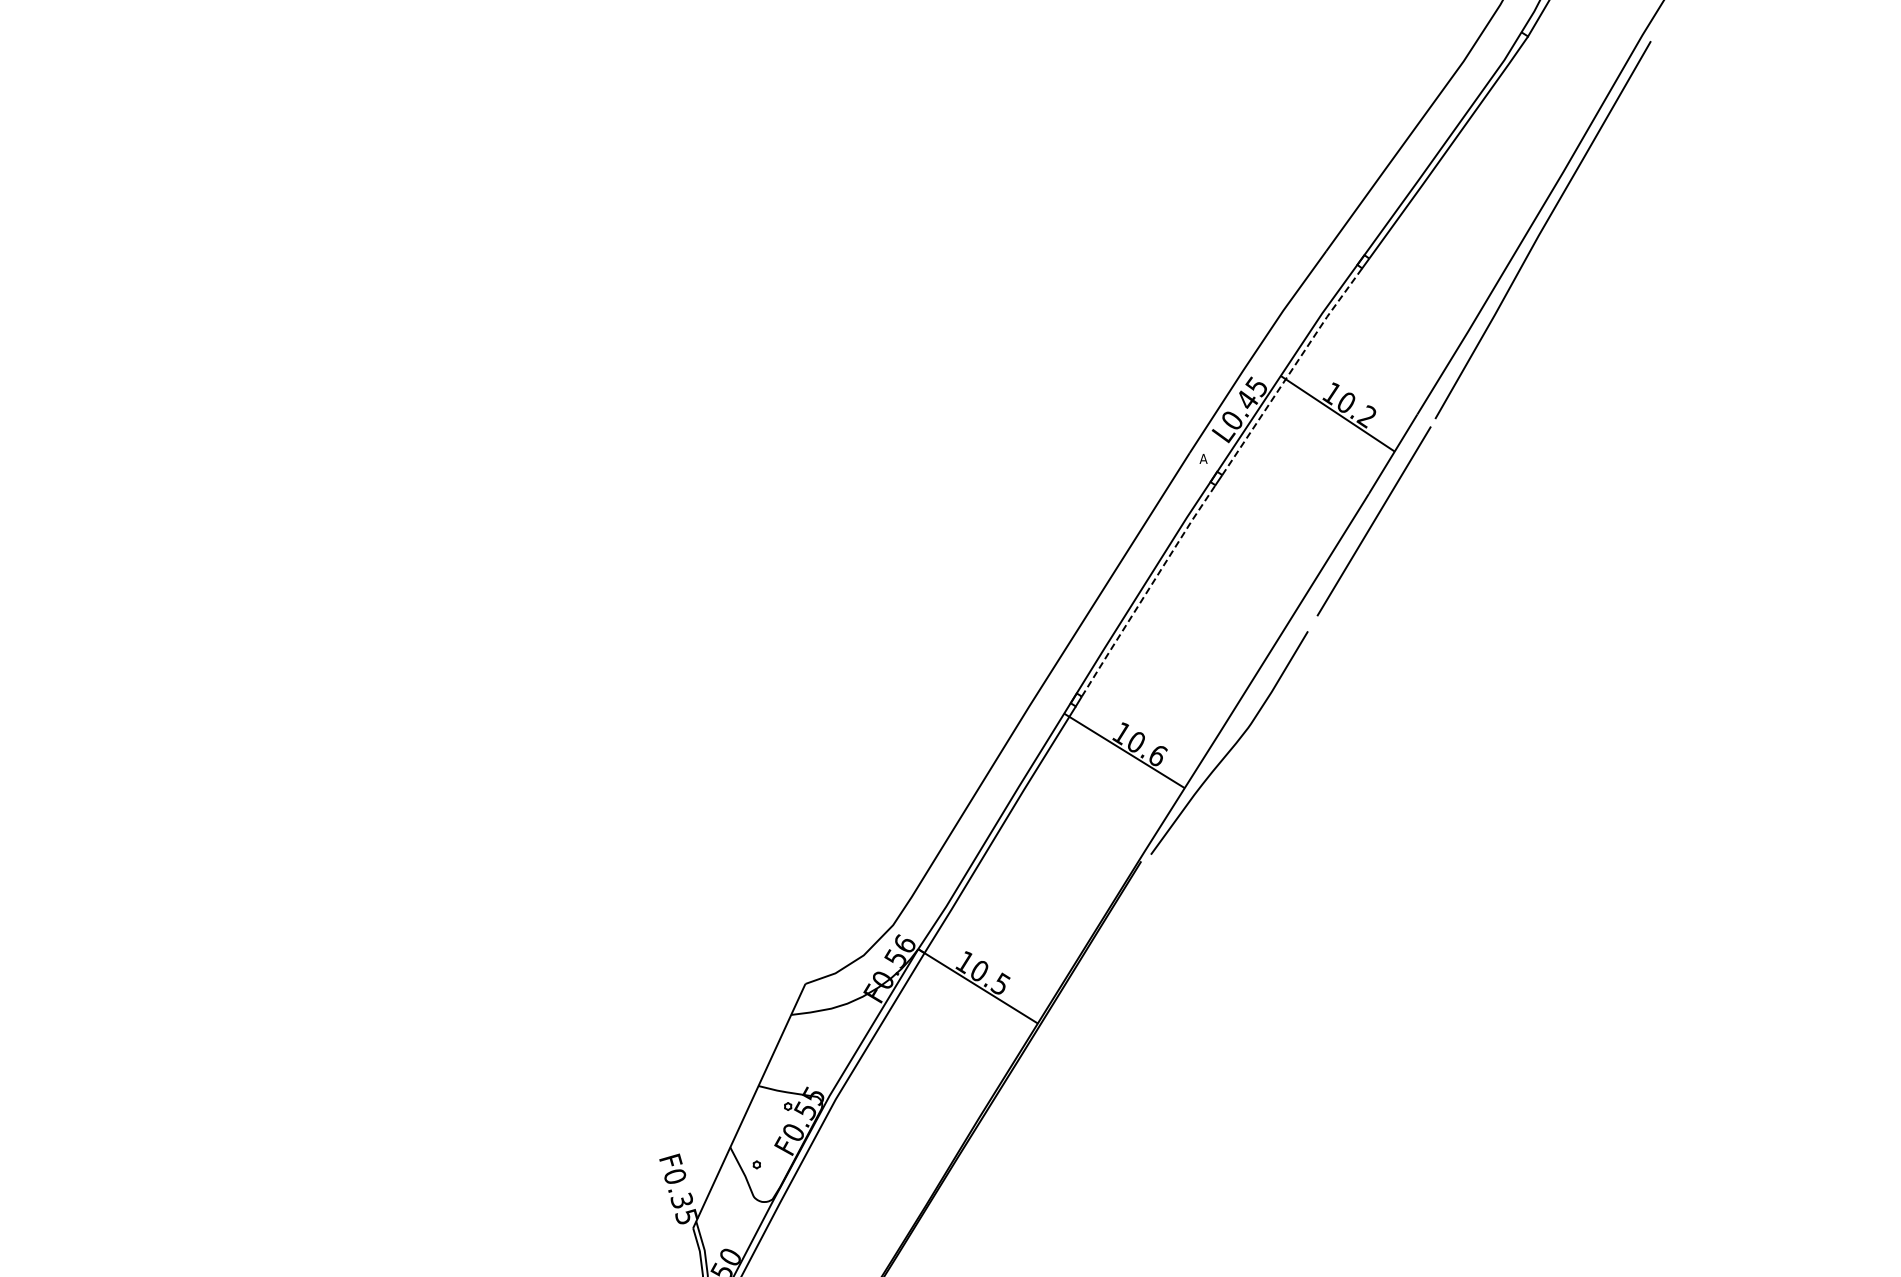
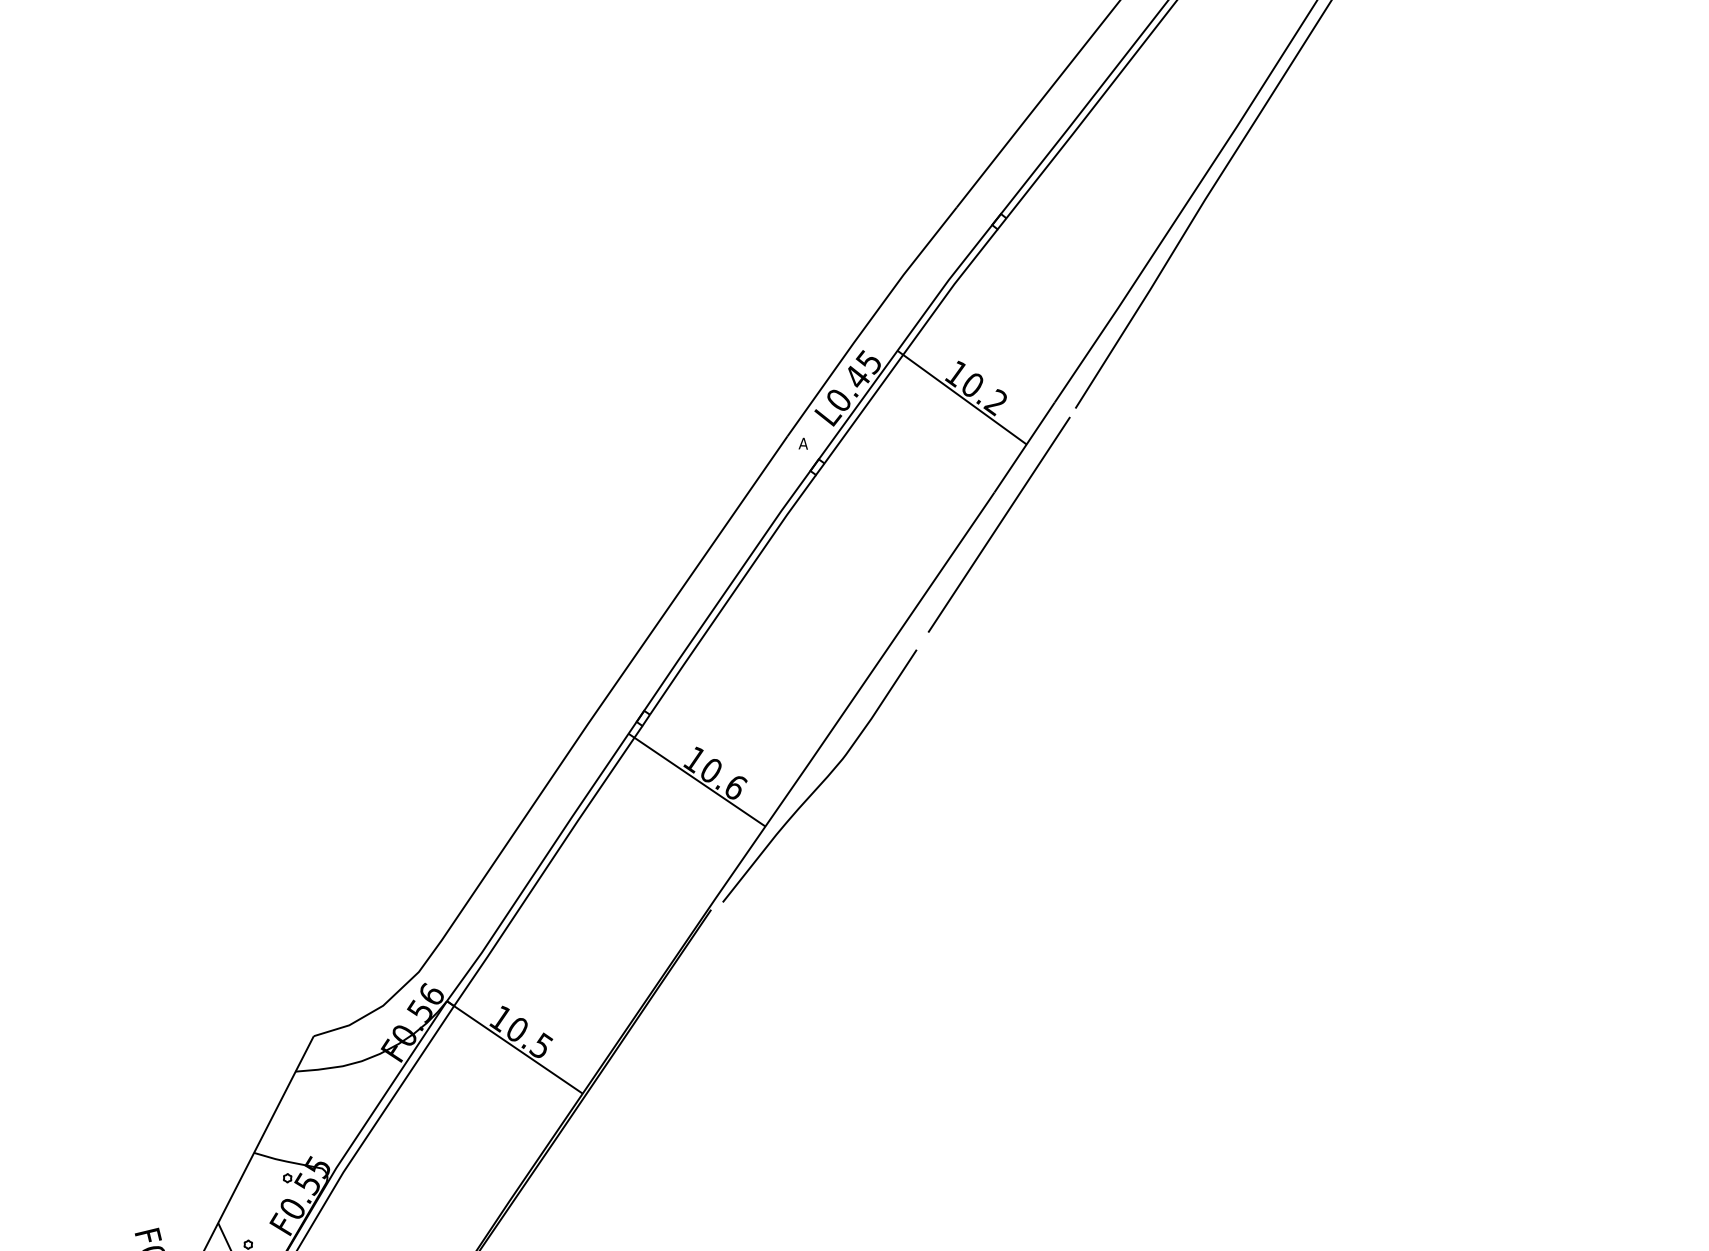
line: (1291, 370) -> (910, 344), dashed -> solid
line: (1148, 590) -> (732, 594), dashed -> solid

